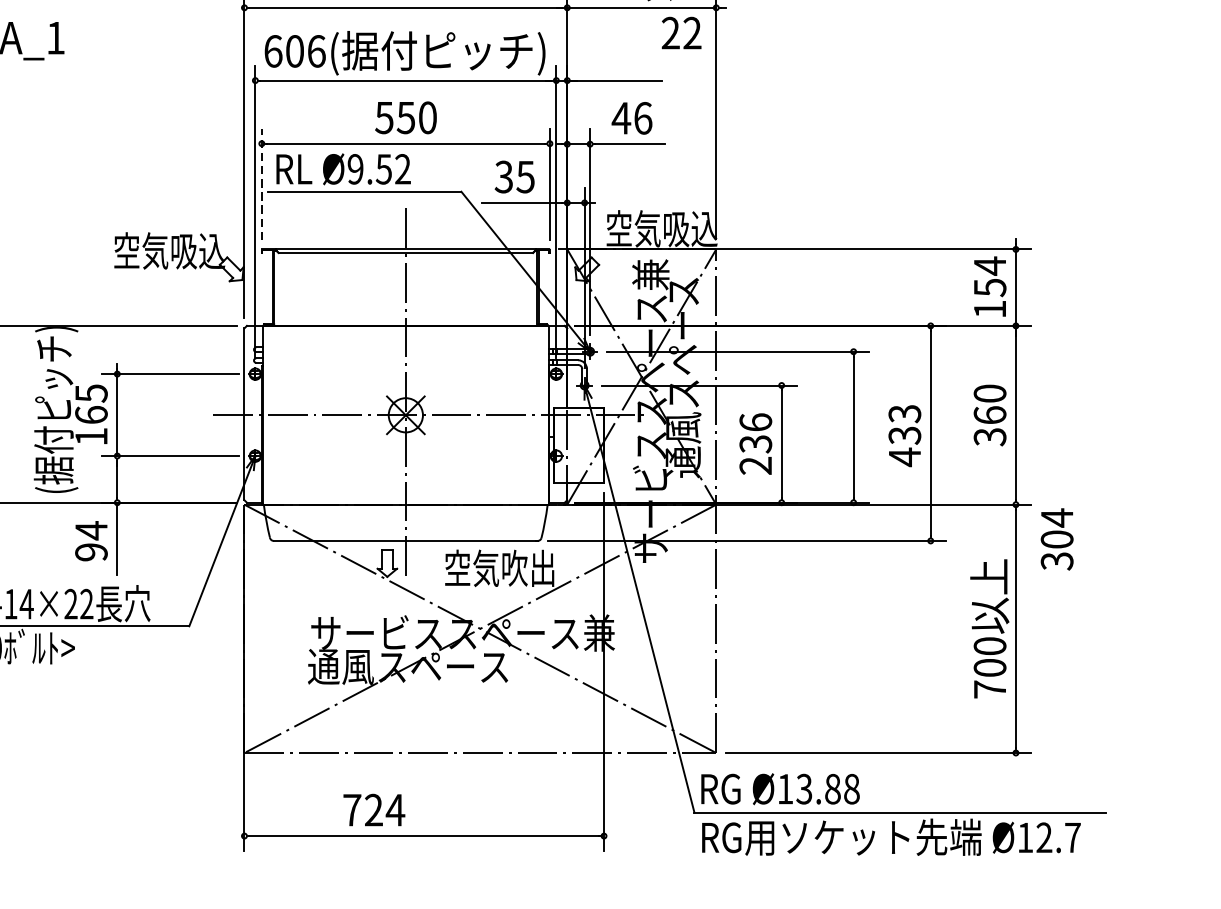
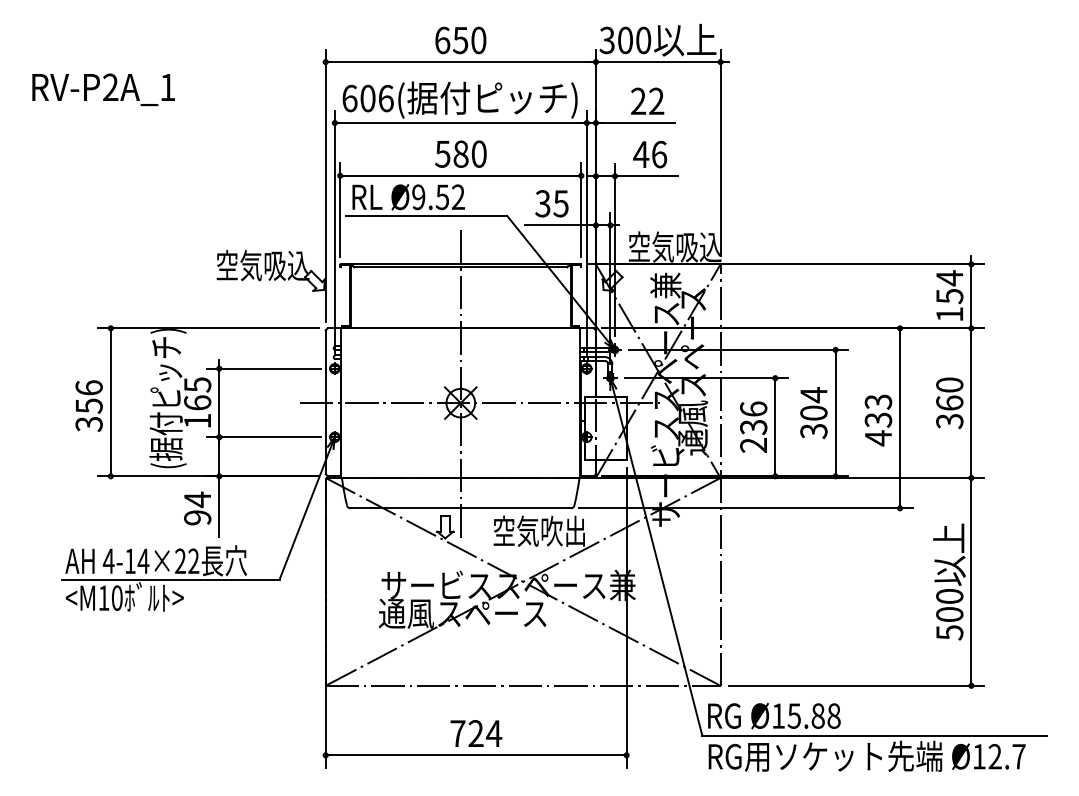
text: (681, 32) -> (647, 100), moved
text: (405, 117) -> (460, 153), 550 -> 580
line: (262, 183) -> (340, 209), dashed -> solid
text: (1056, 538) -> (813, 412), moved
text: (989, 689) -> (949, 632), 700 -> 500
text: (804, 788) -> (794, 715), Ø13.88 -> Ø15.88
text: (374, 810) -> (476, 733), moved

